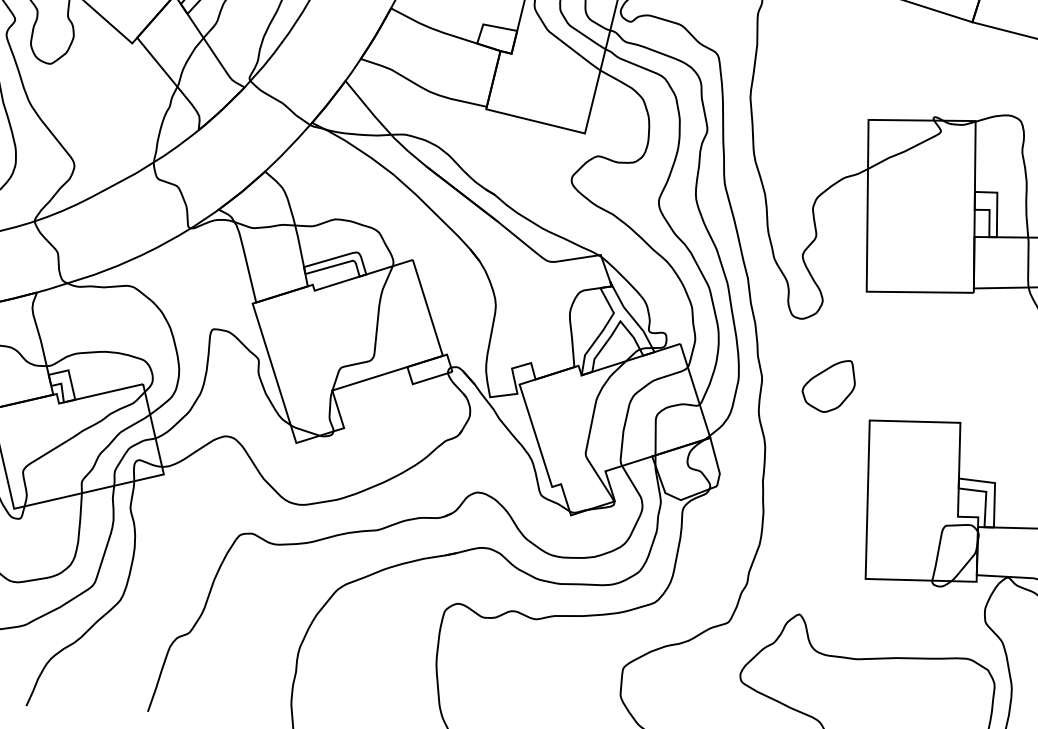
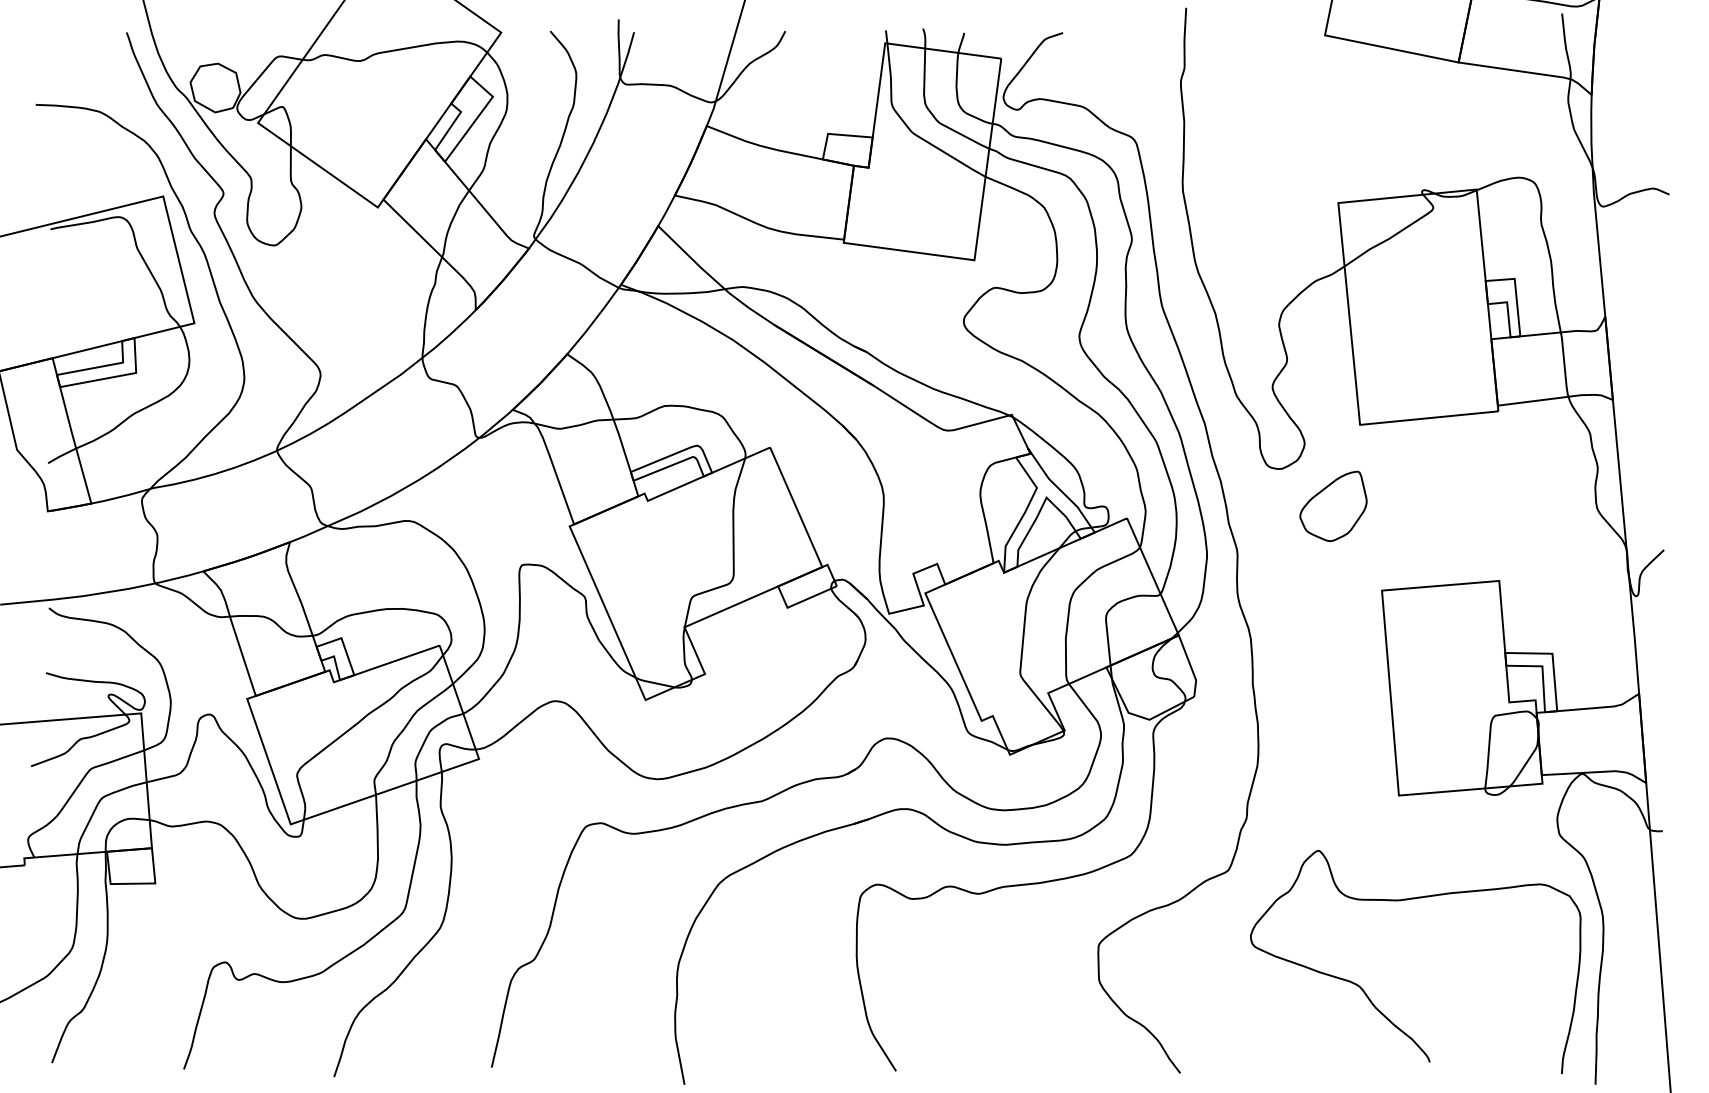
part: (828, 385) -> (1333, 506), moved

